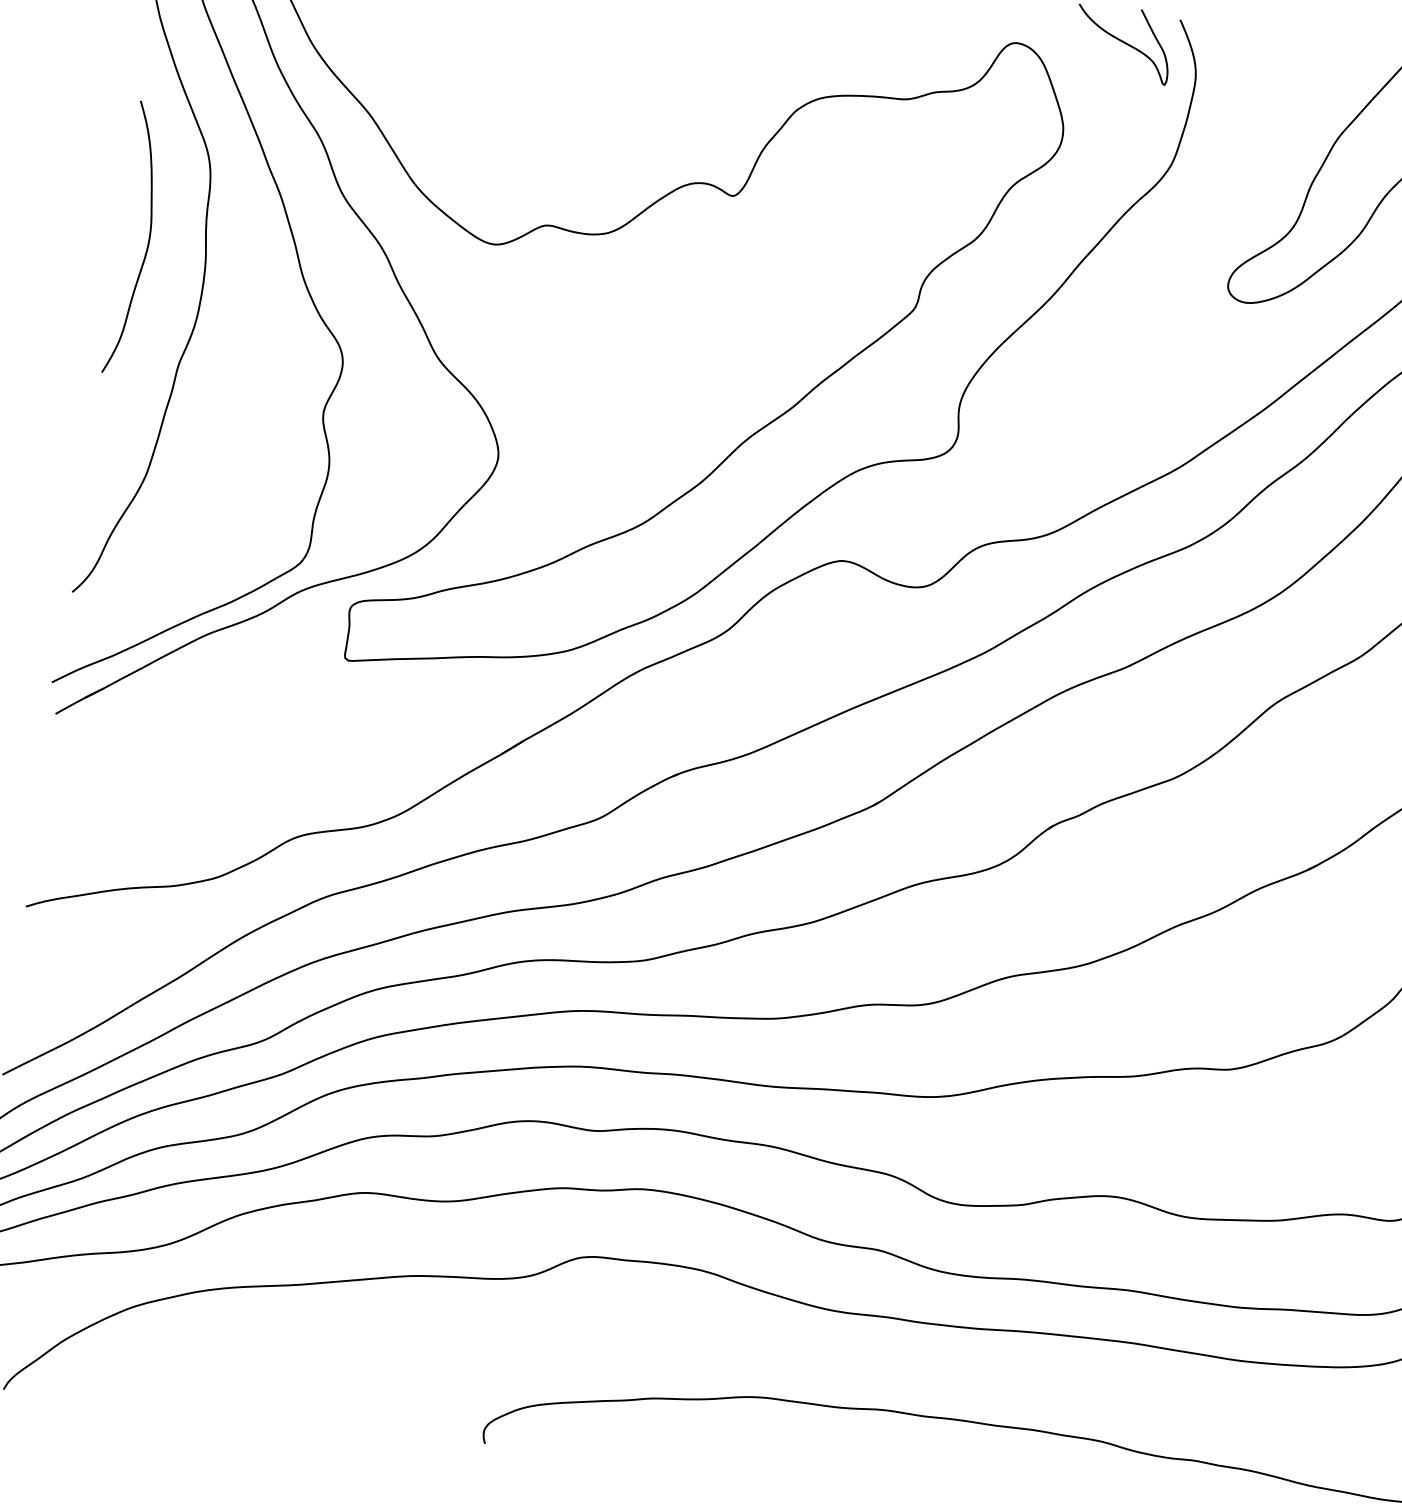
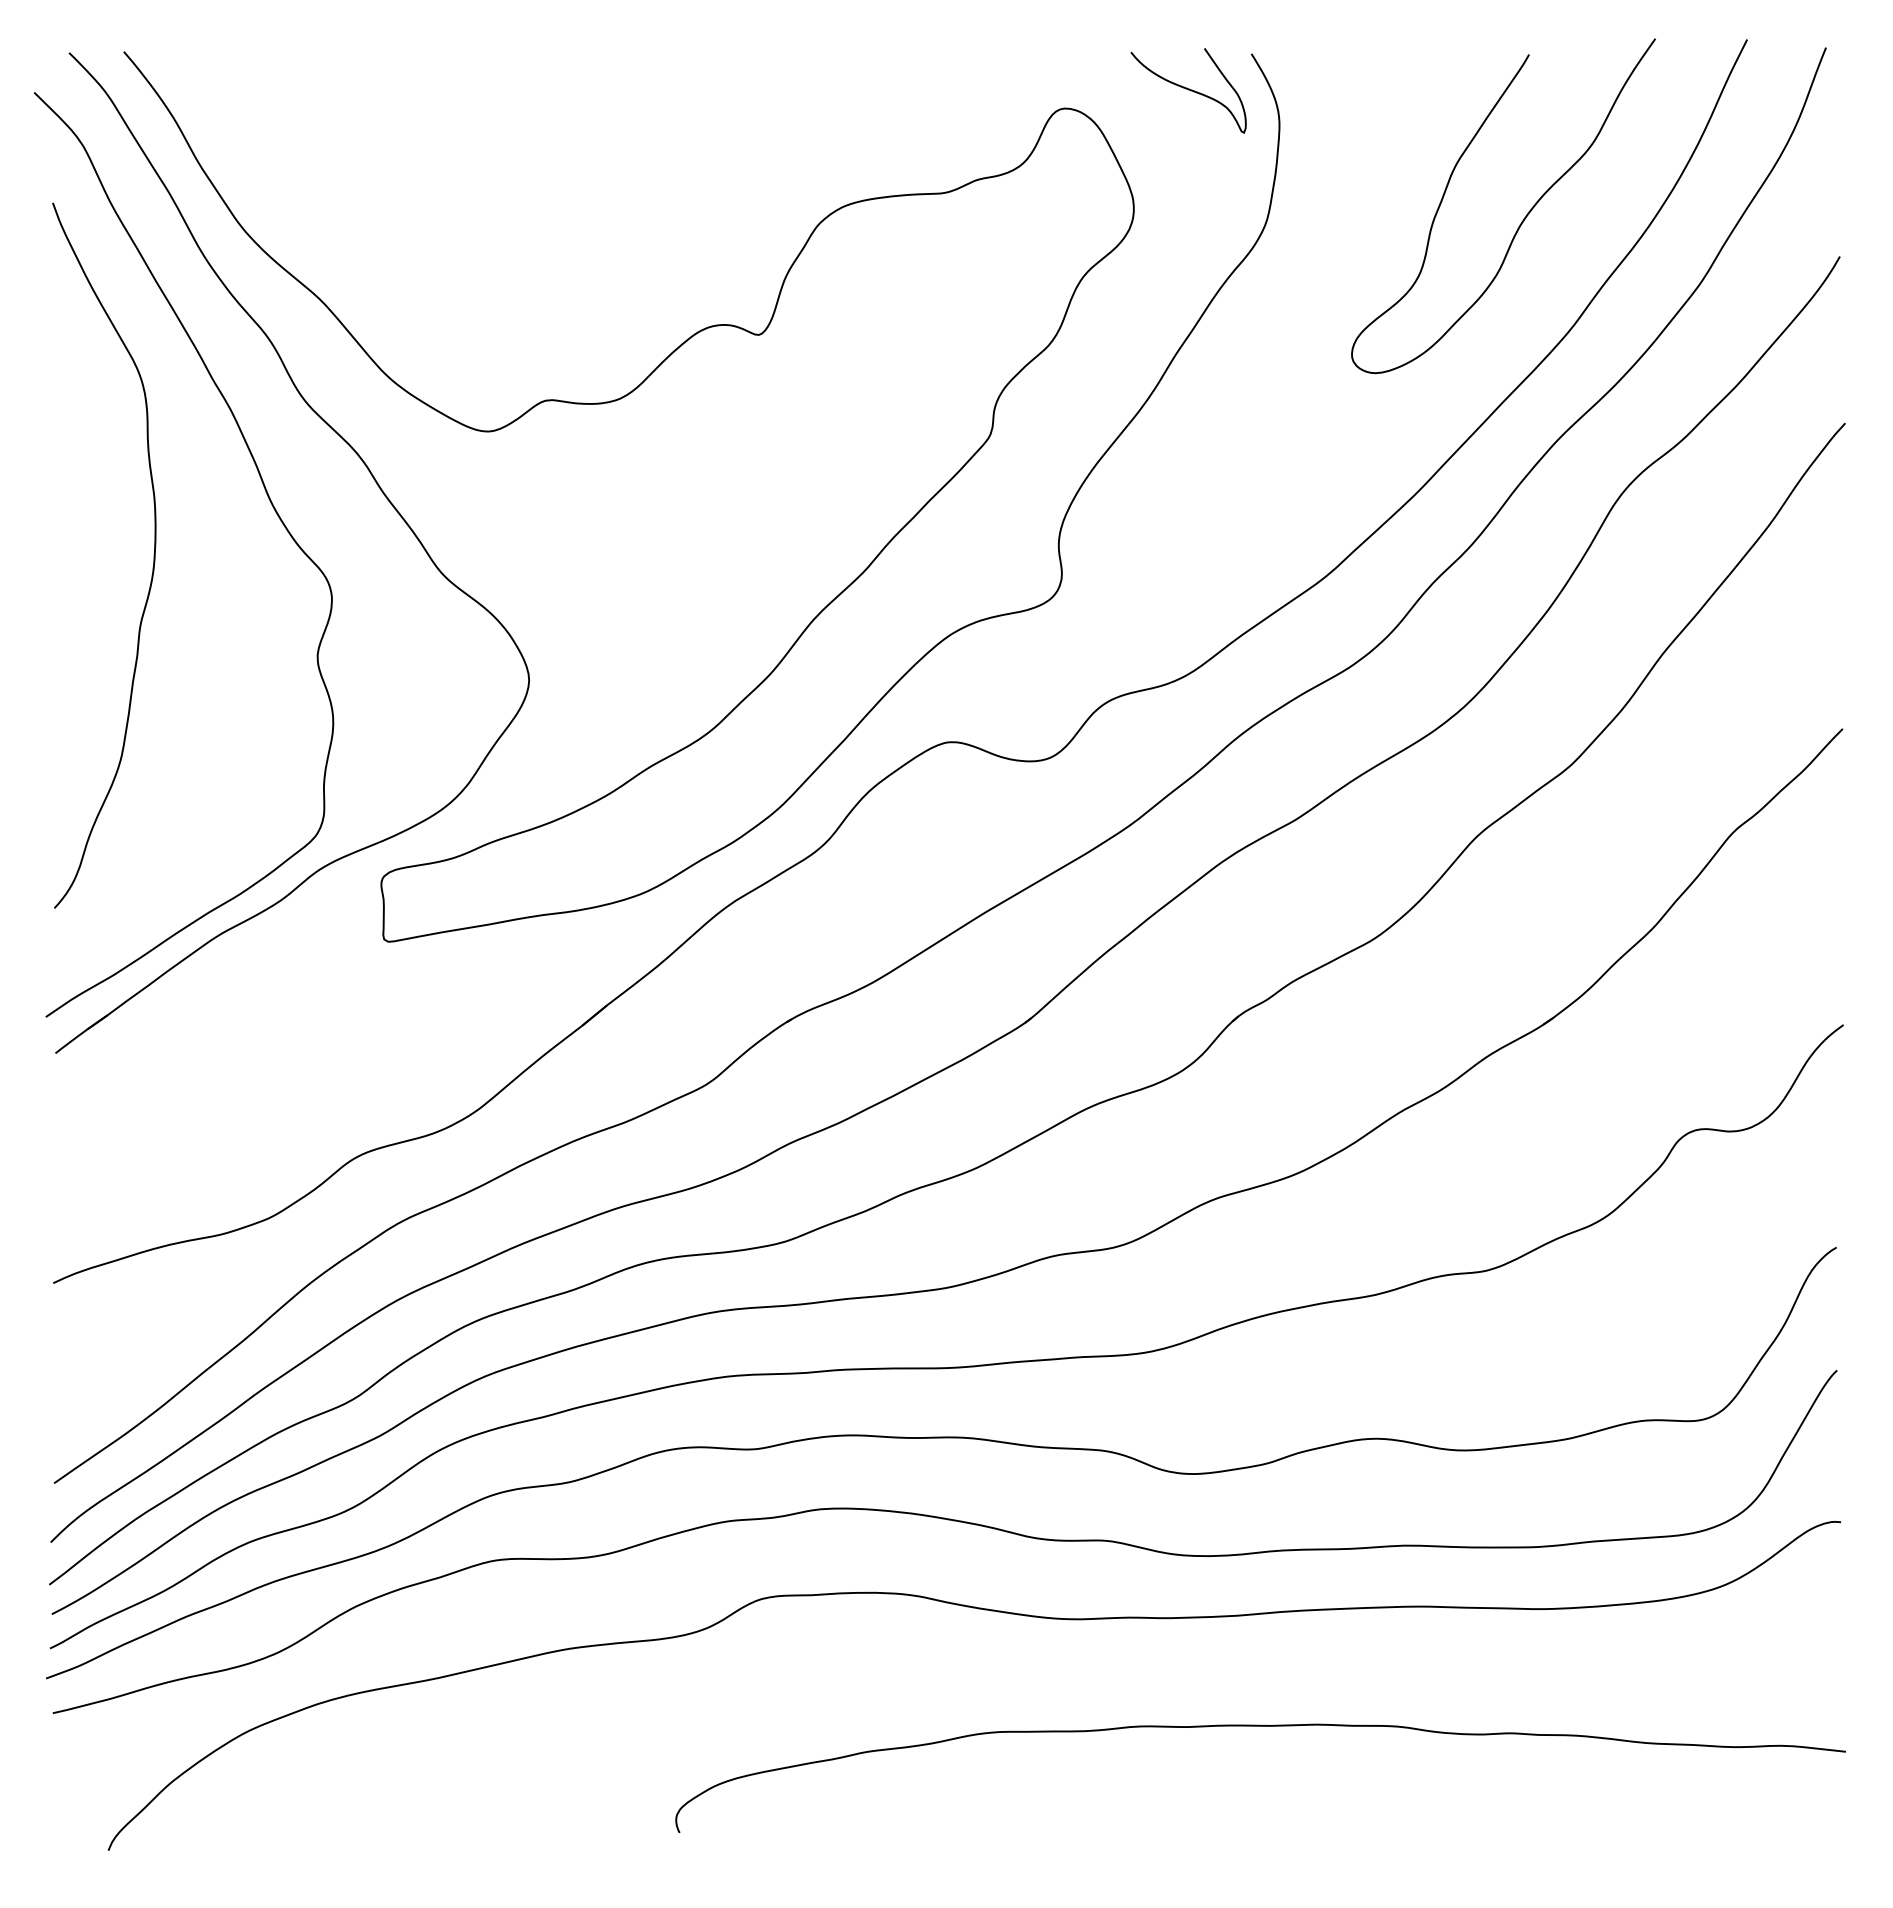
curve: (148, 240) -> (84, 485), removed

